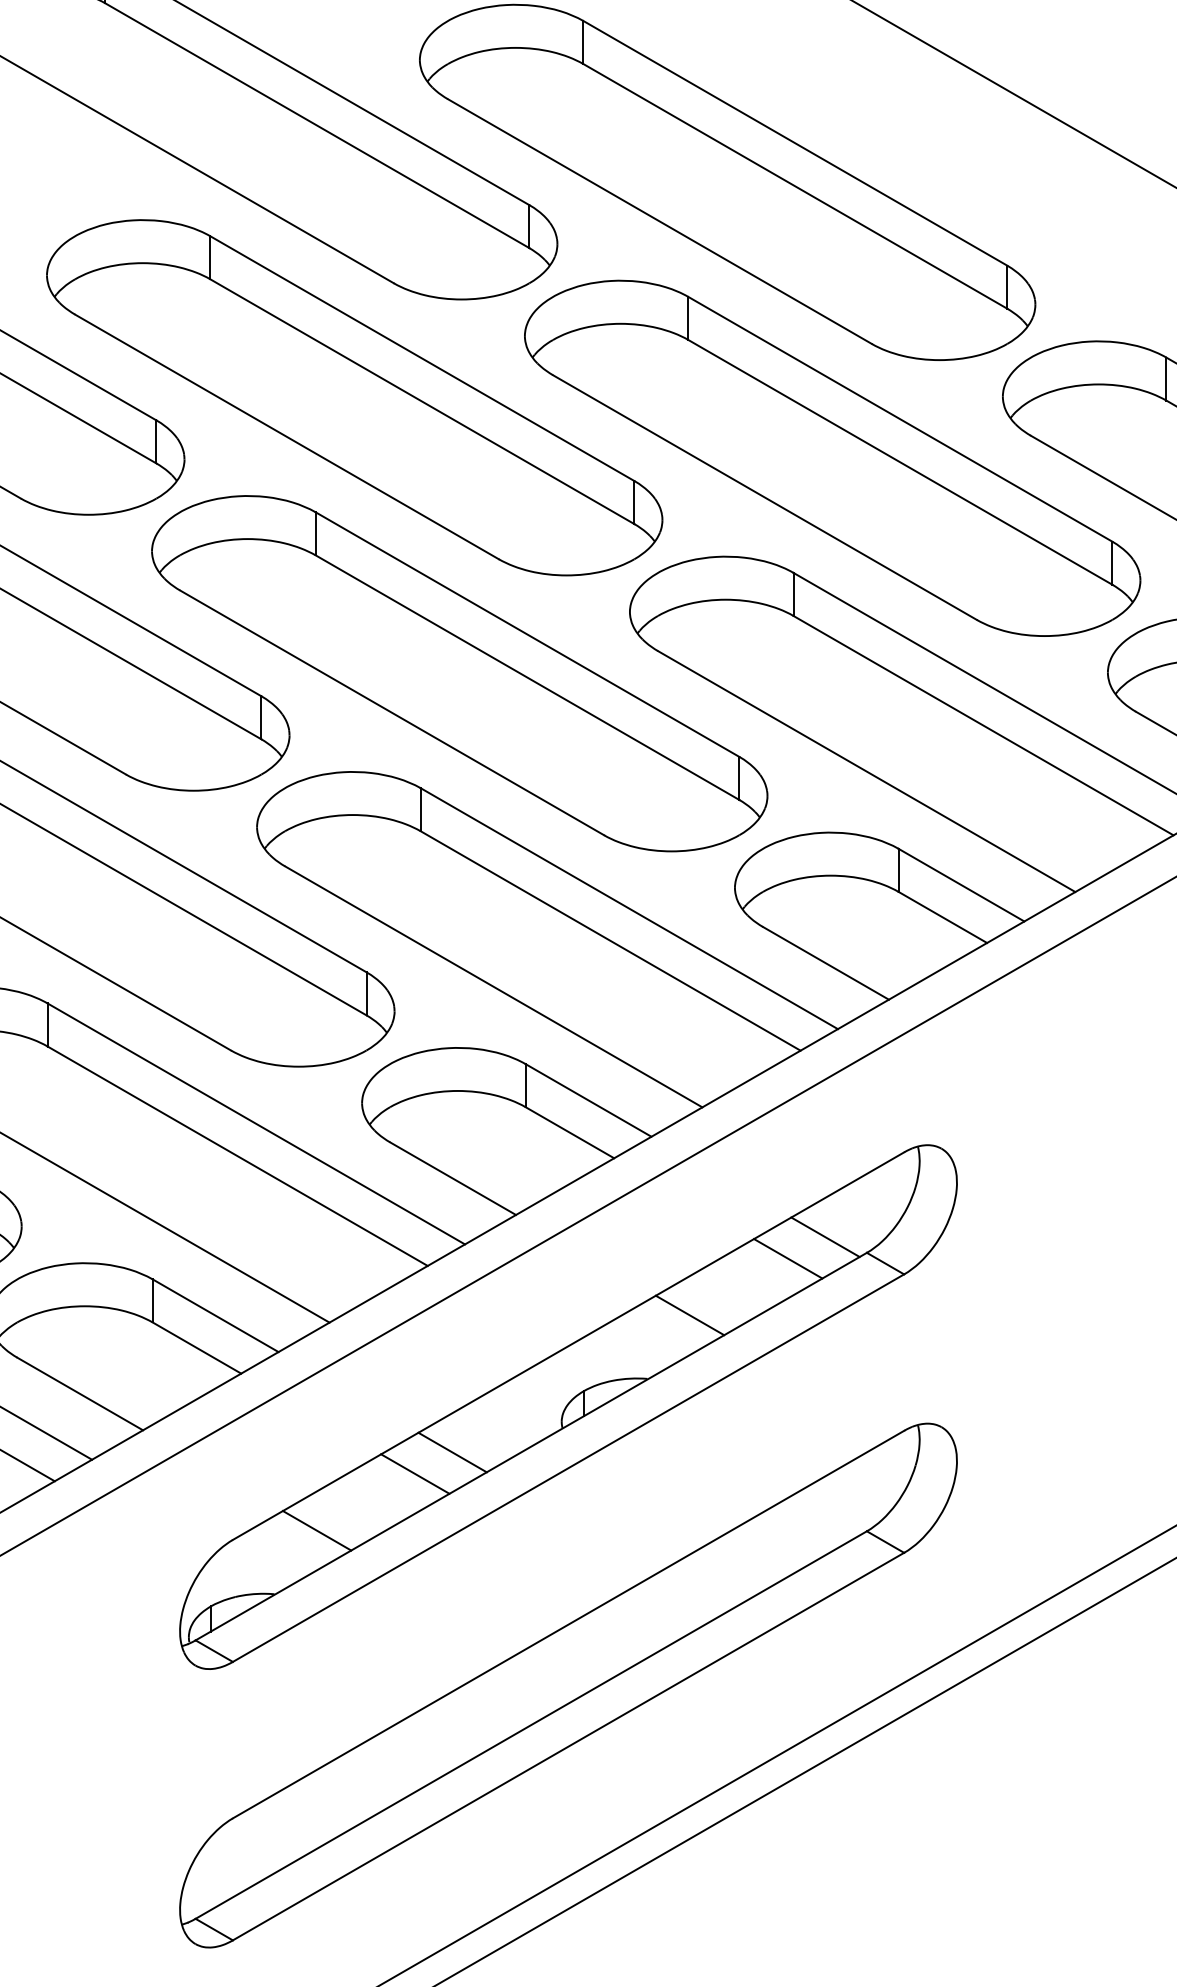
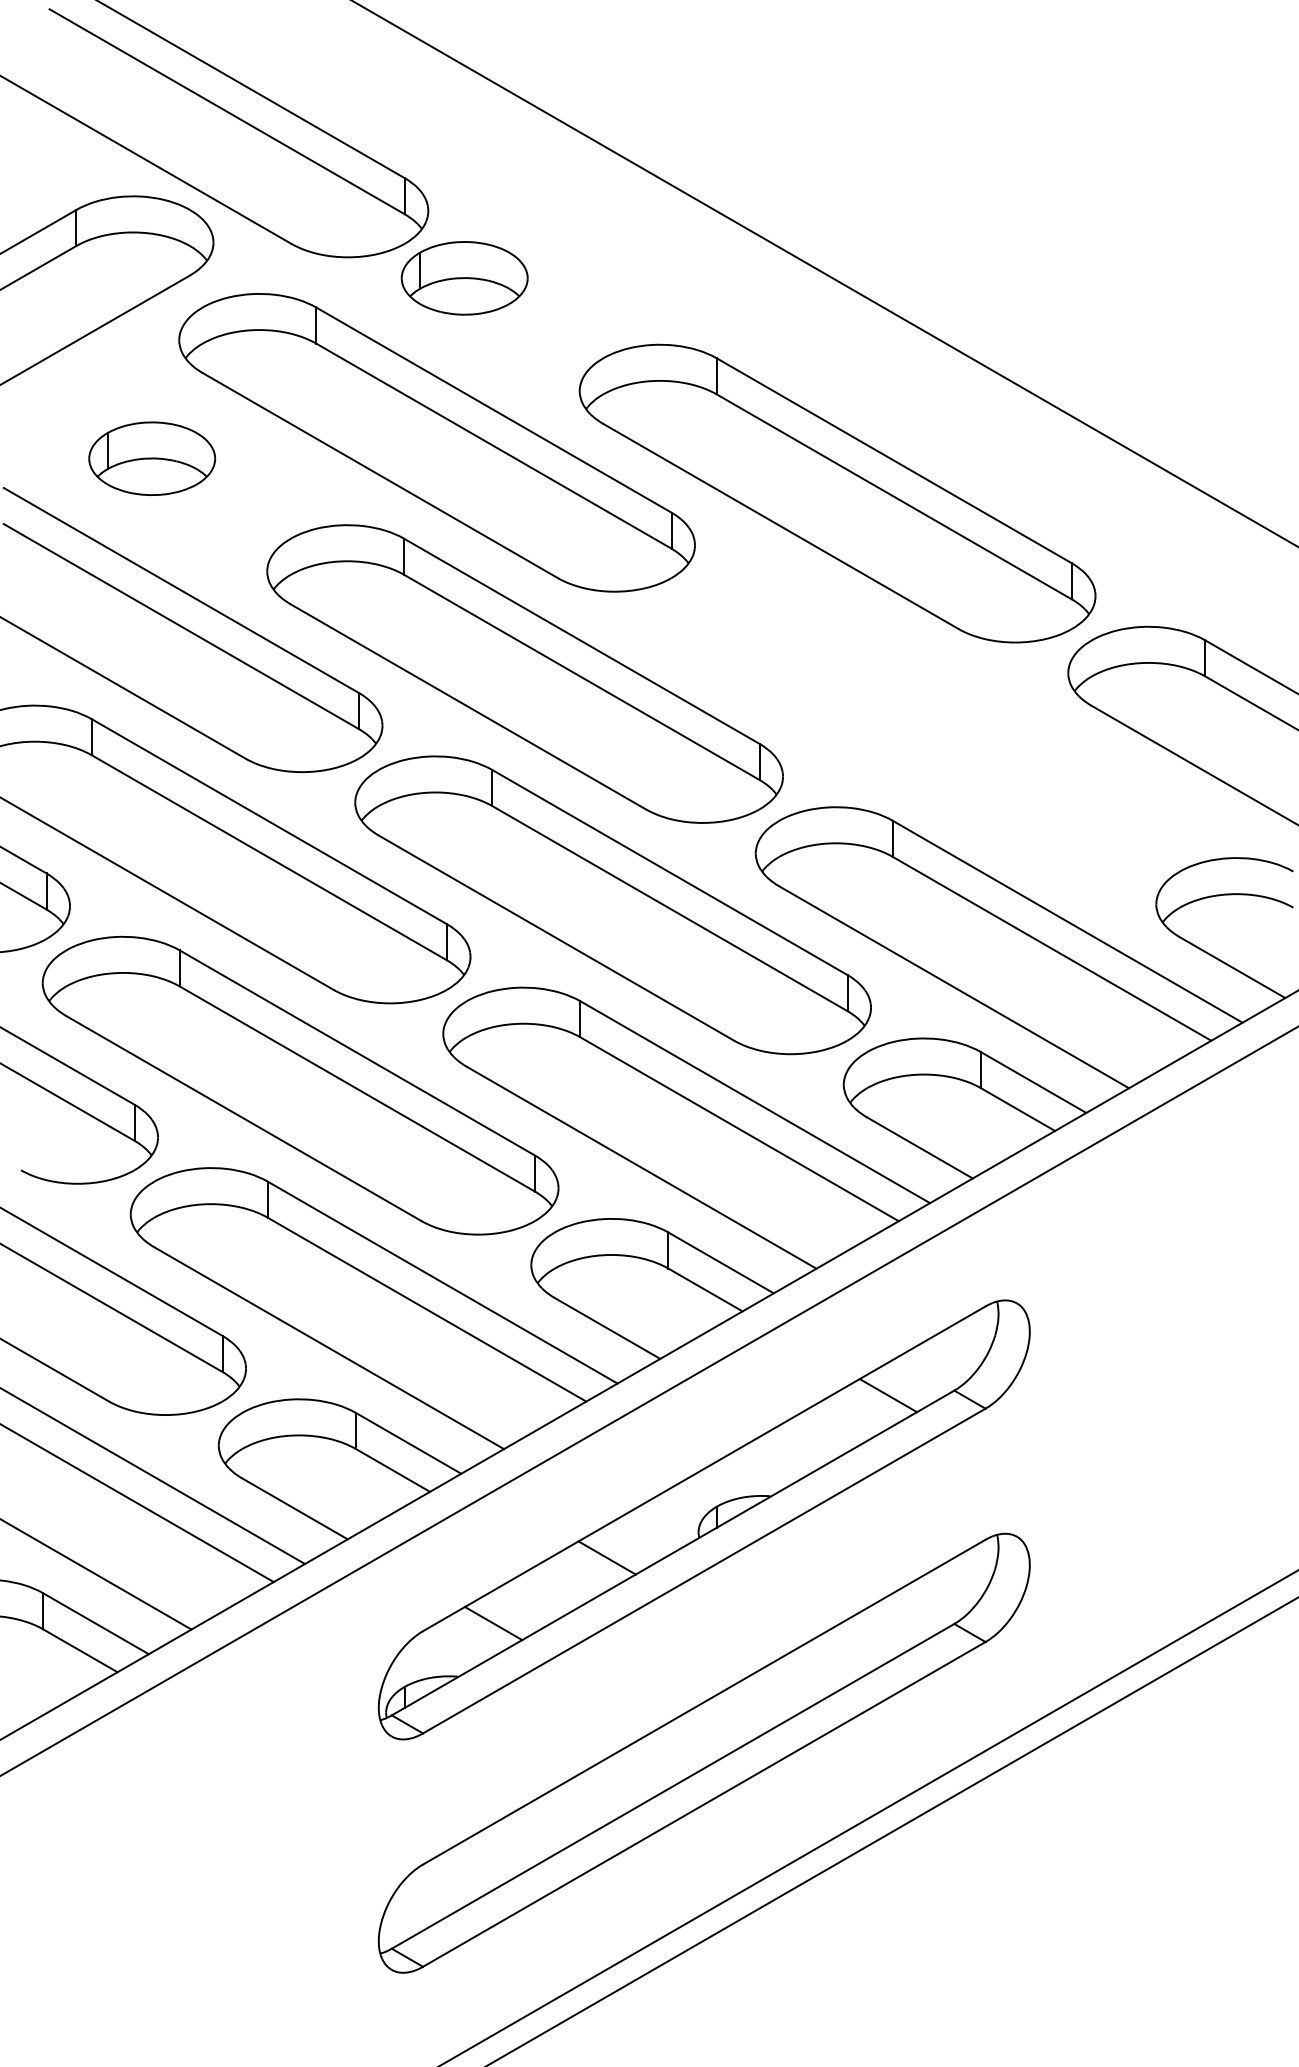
part: (832, 457) -> (925, 724), removed
line: (825, 1237) -> (919, 1377), removed
line: (689, 1314) -> (805, 1442), removed
line: (414, 1473) -> (575, 1575), removed

